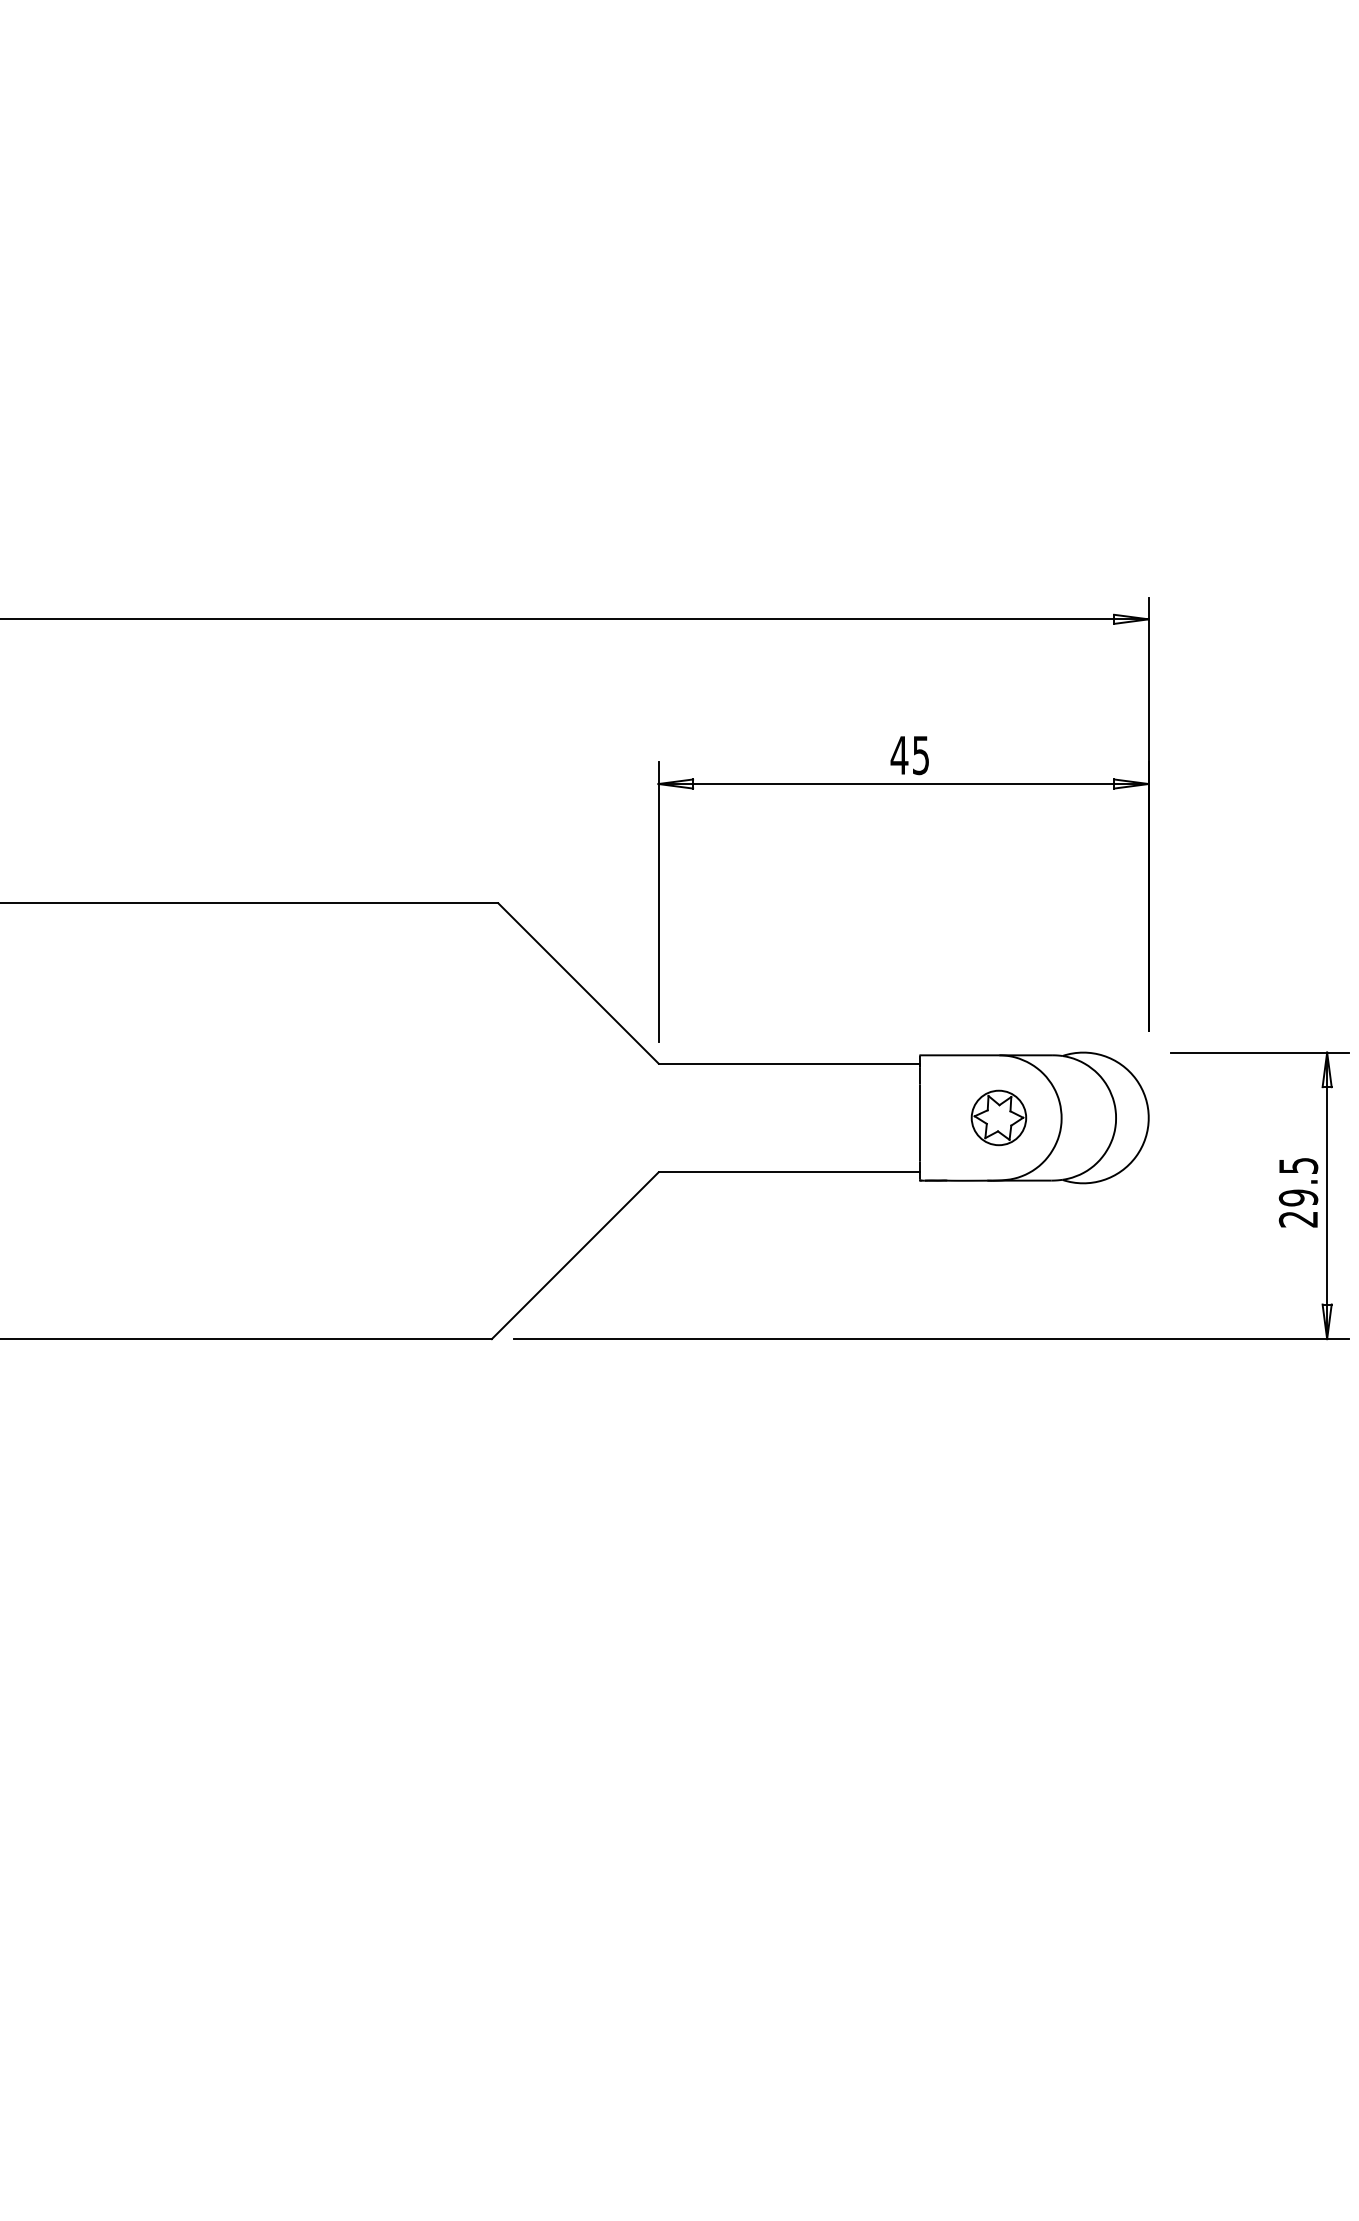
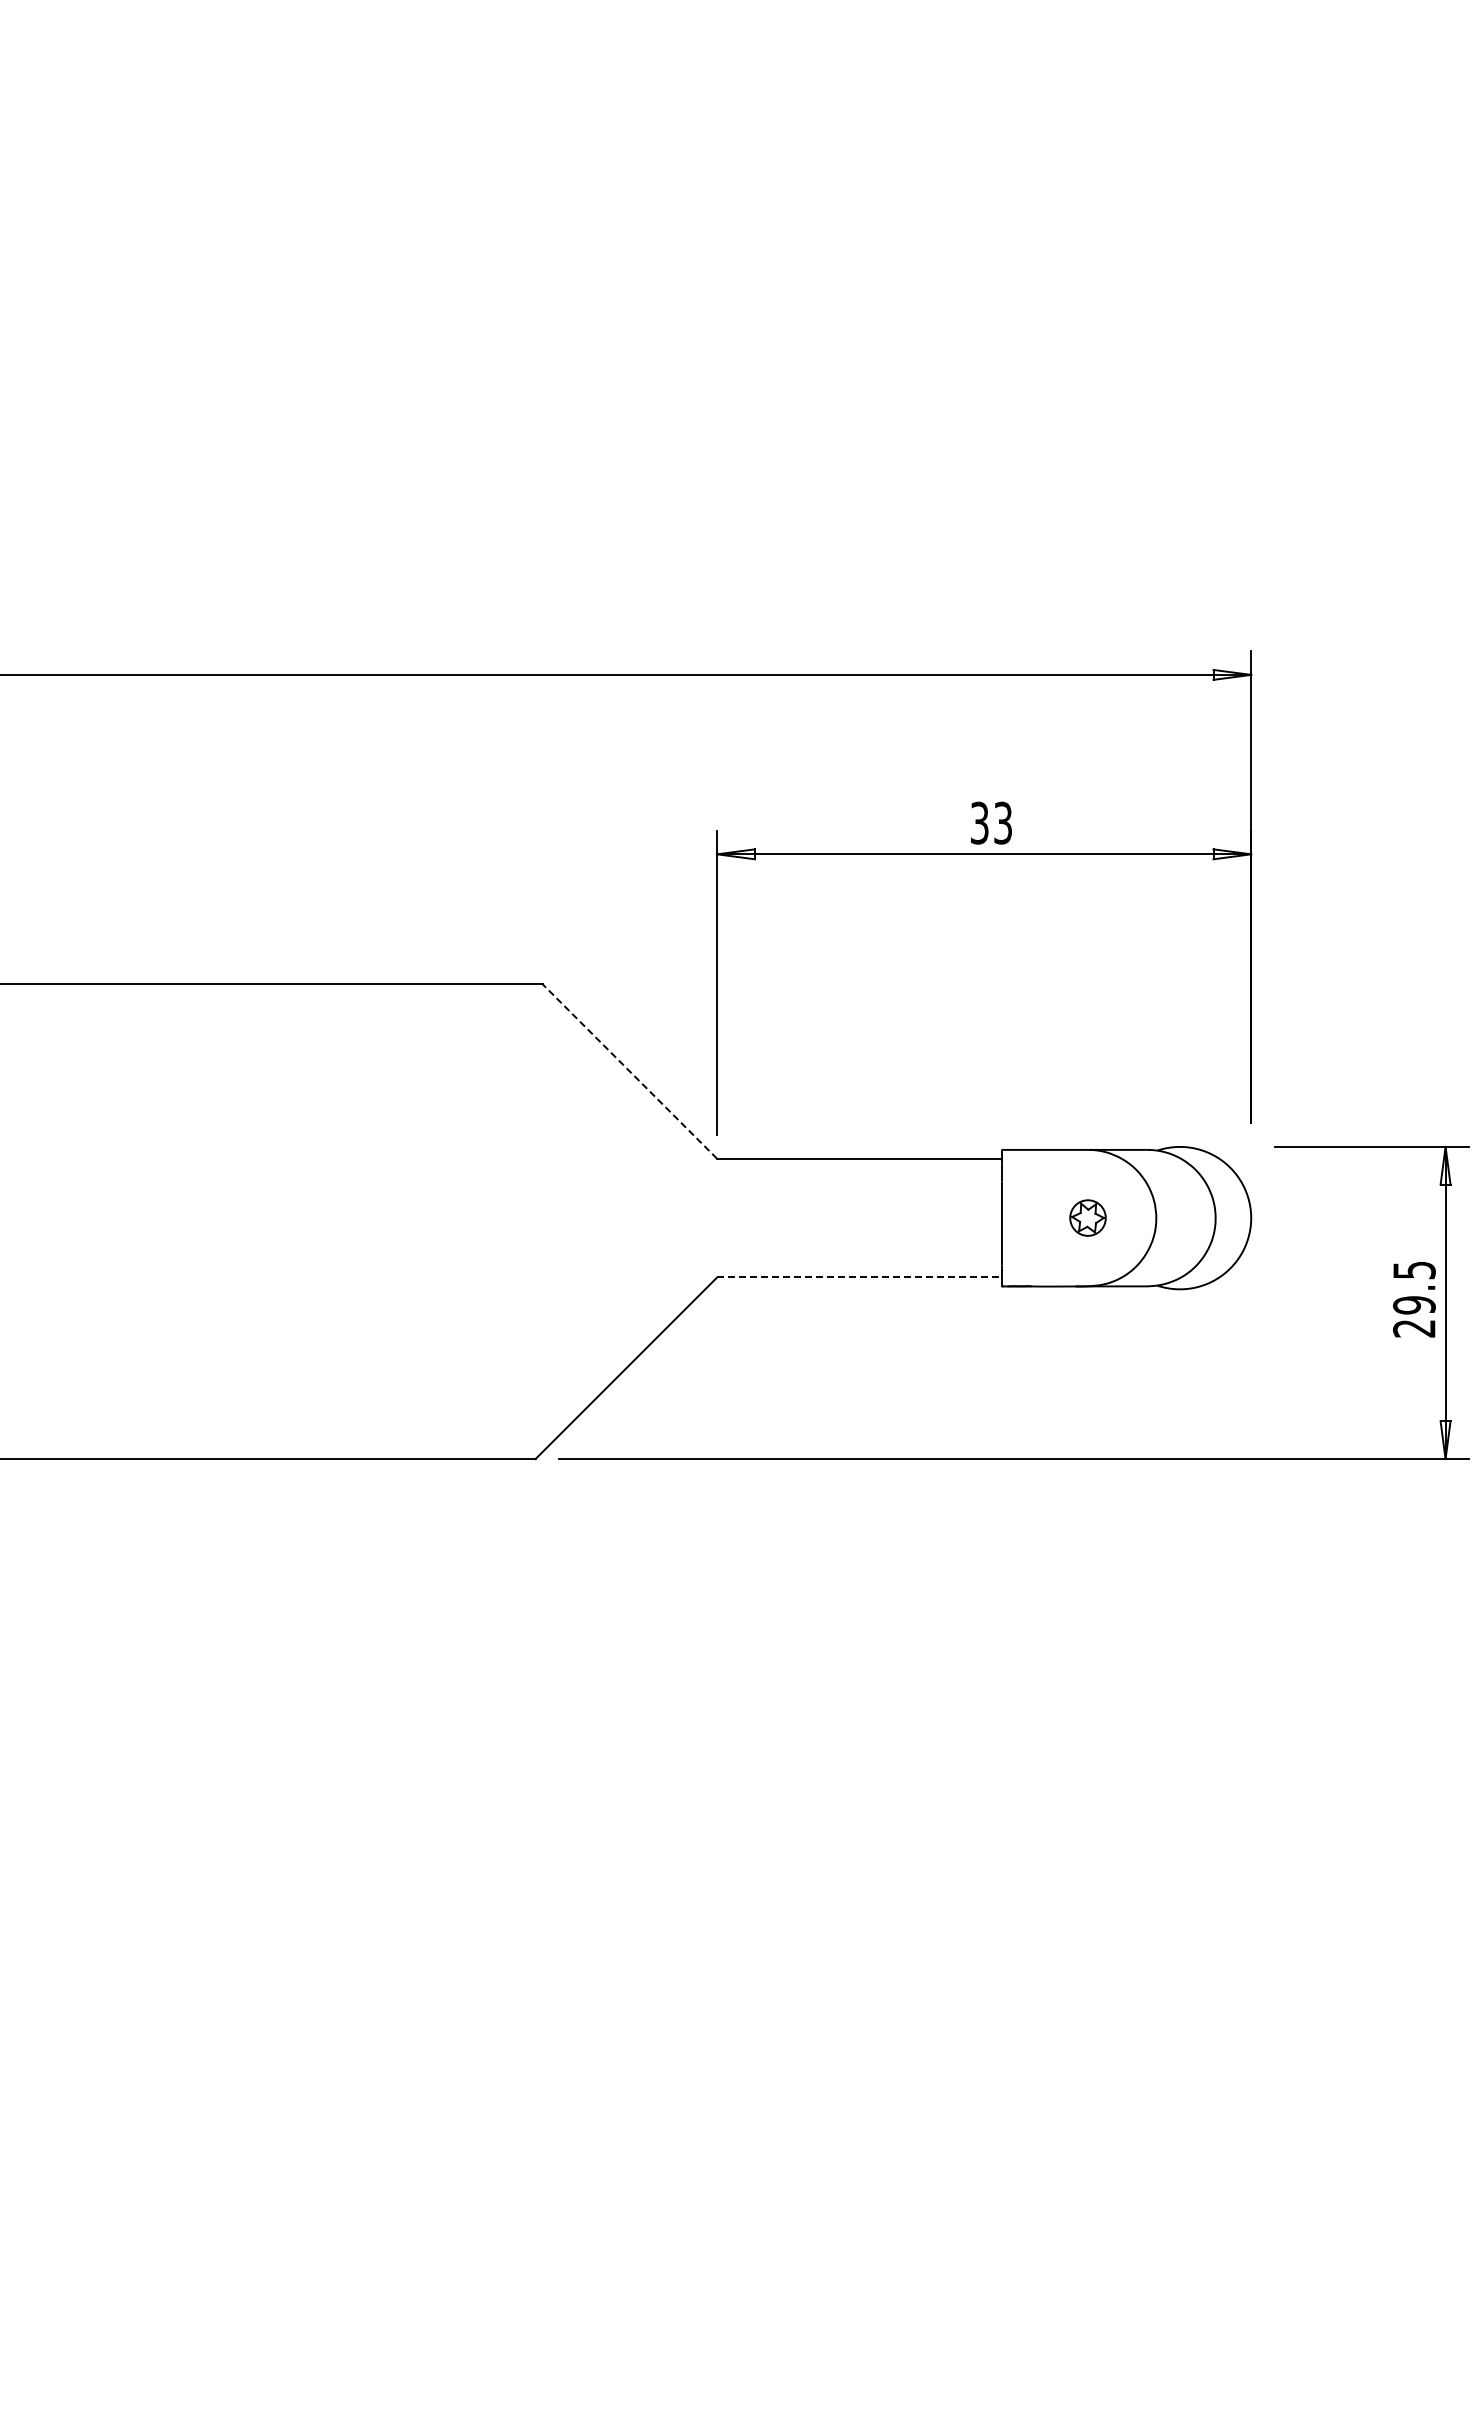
text: (909, 754) -> (990, 822), 45 -> 33
line: (578, 983) -> (629, 1071), solid -> dashed
part: (998, 1117) -> (1087, 1217), size x0.6
line: (790, 1172) -> (860, 1277), solid -> dashed

